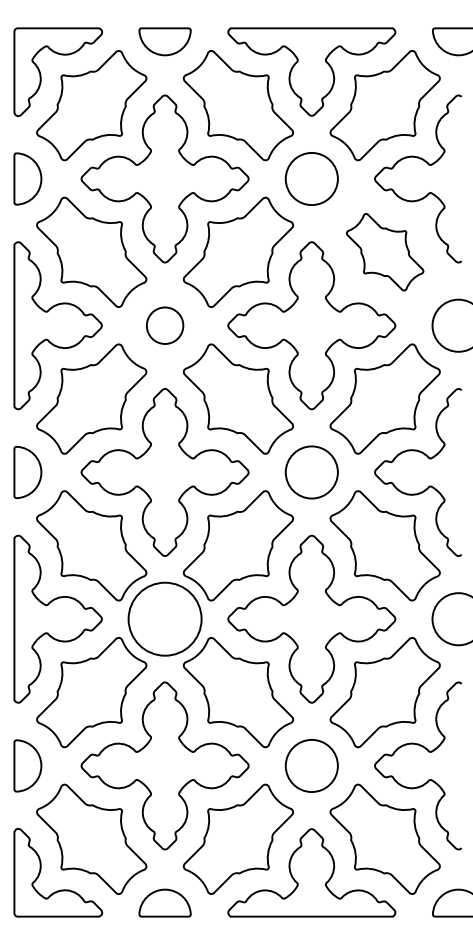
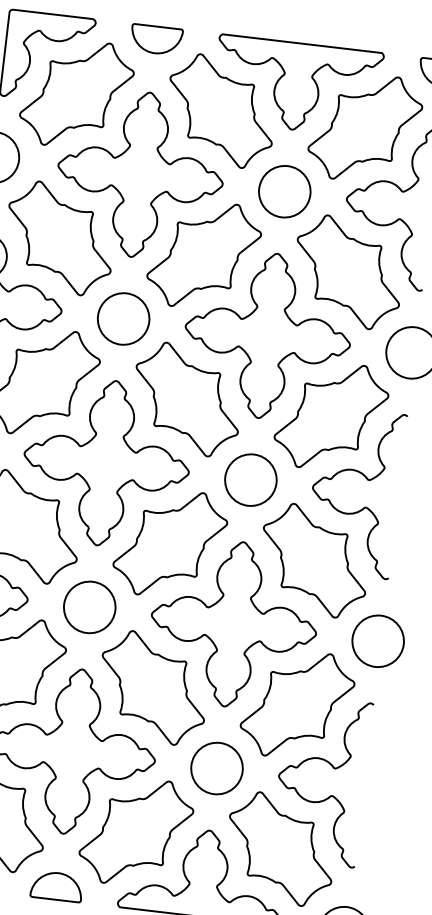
part: (384, 251) -> (347, 271), size x1.43
circle: (165, 325) -> (124, 318), size x1.43
circle: (165, 619) -> (90, 607), size x0.71

